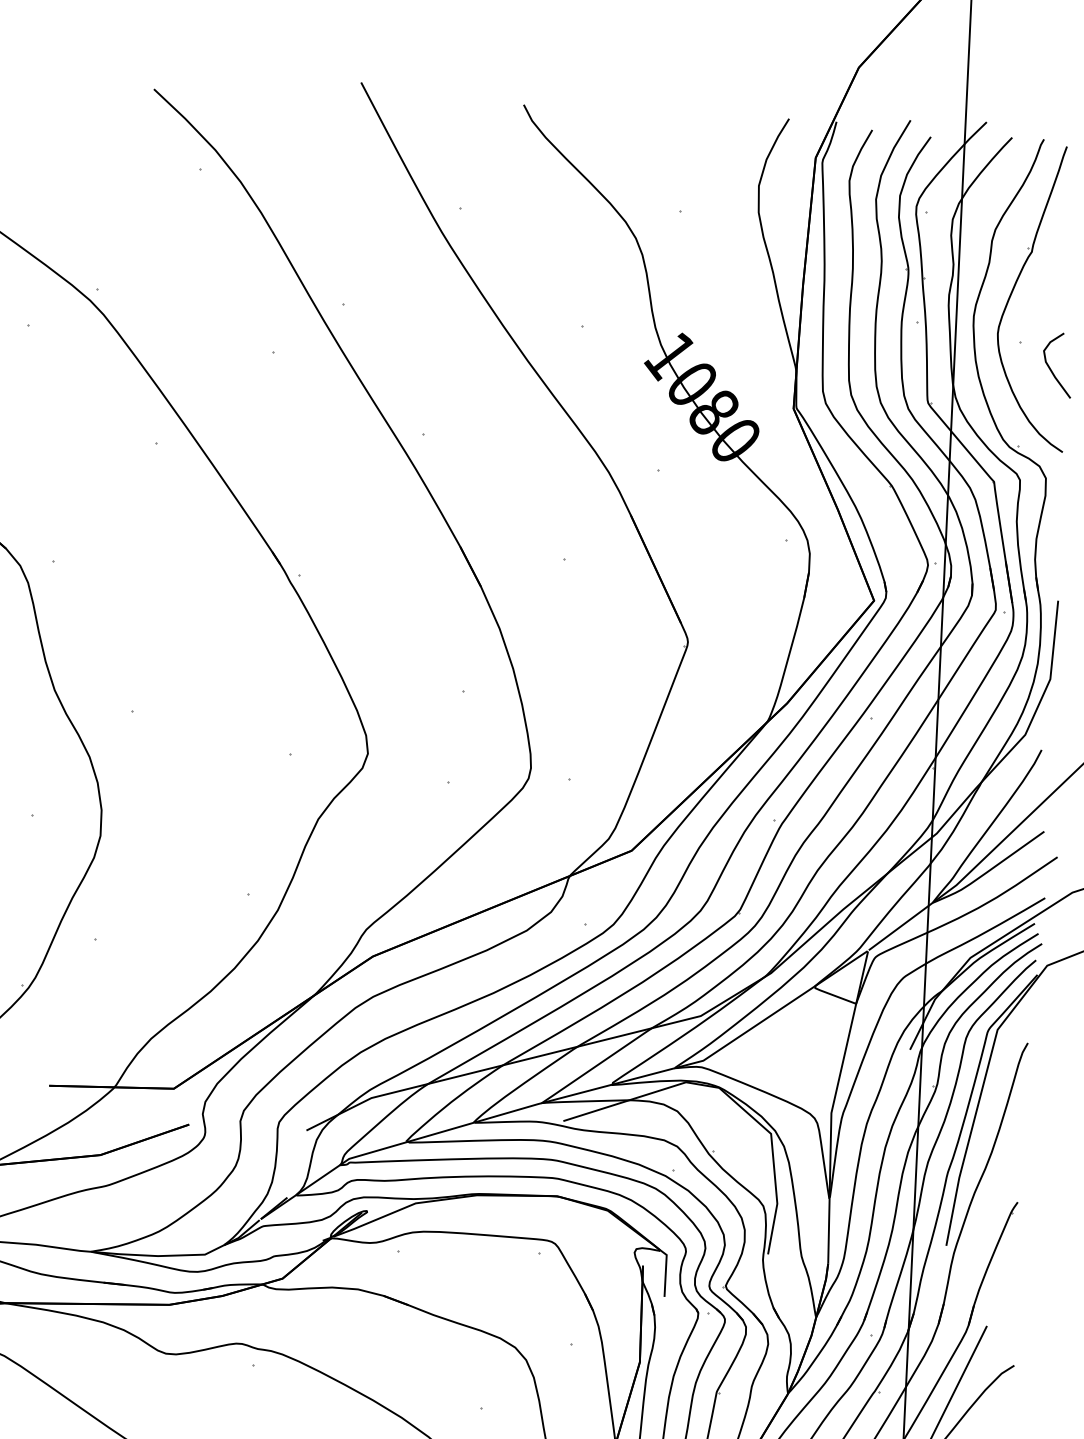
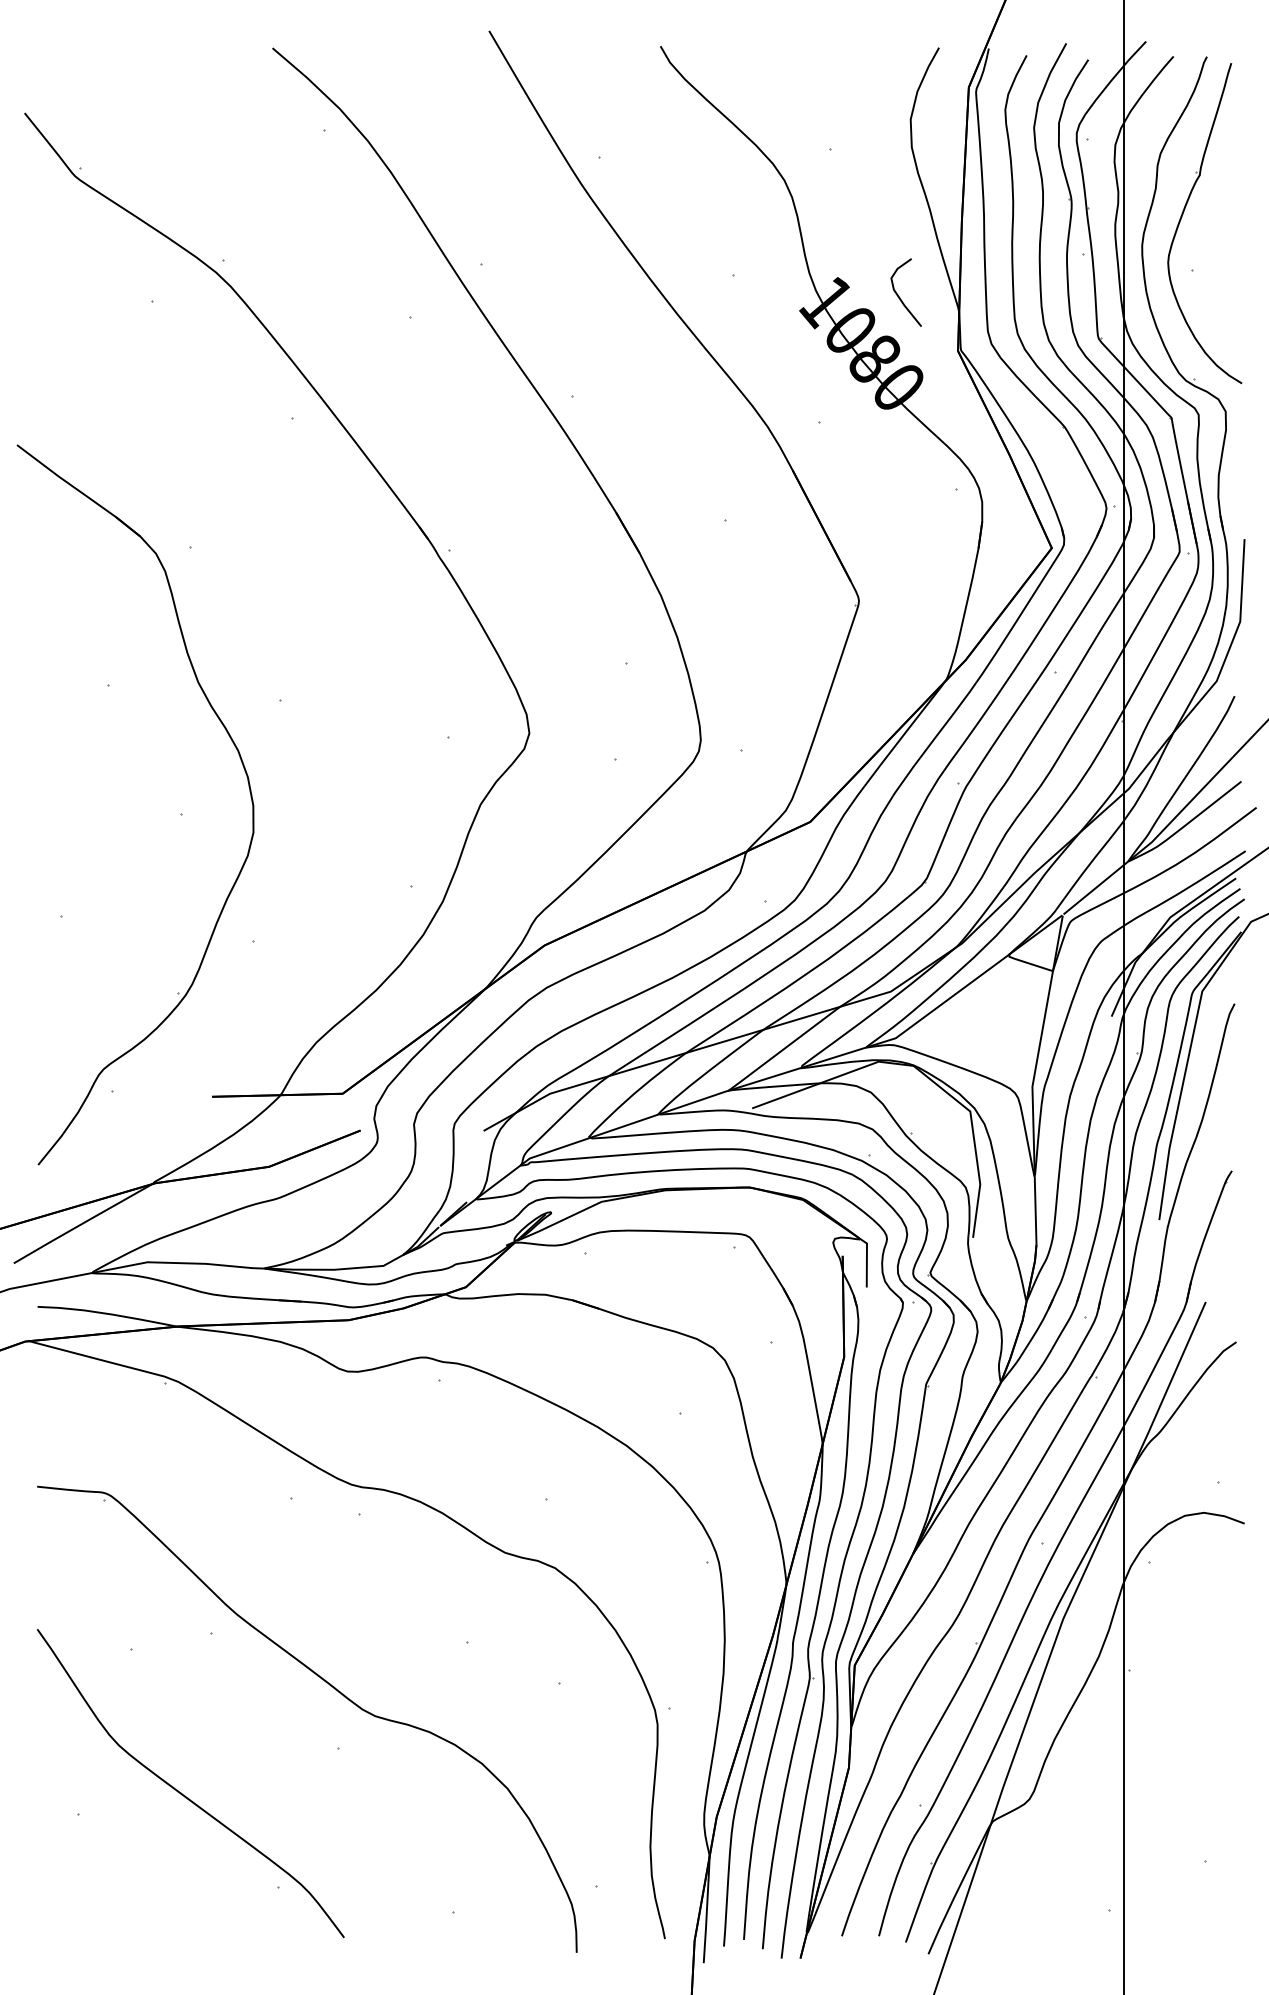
curve: (1051, 369) -> (900, 297), moved

